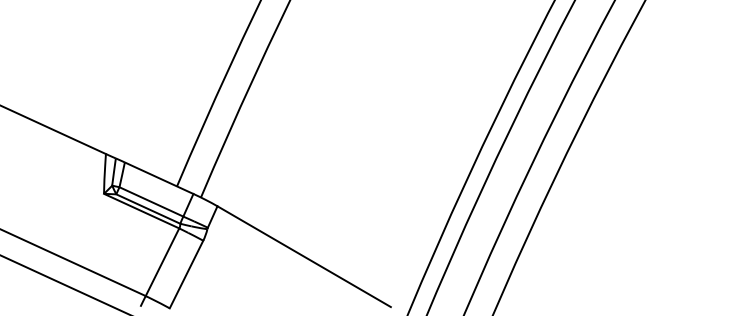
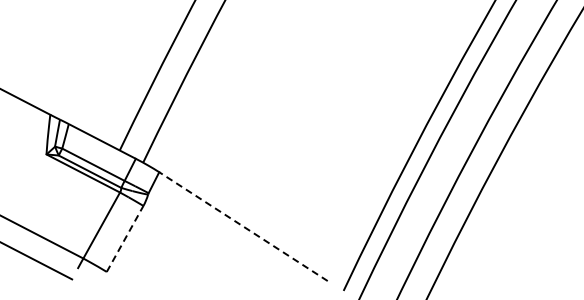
line: (303, 256) -> (242, 226), solid -> dashed
line: (186, 274) -> (125, 238), solid -> dashed

